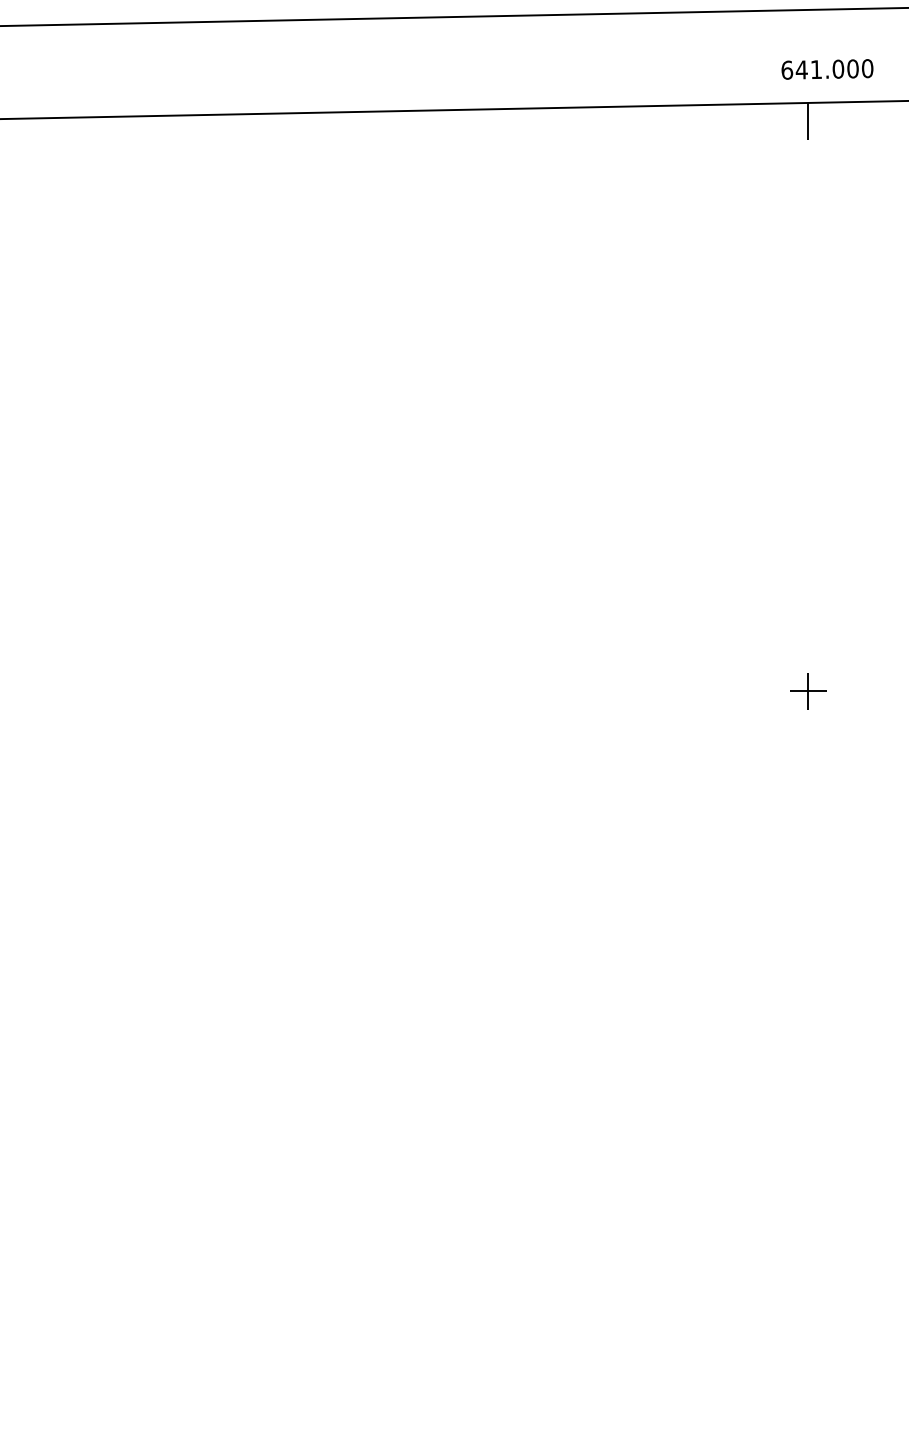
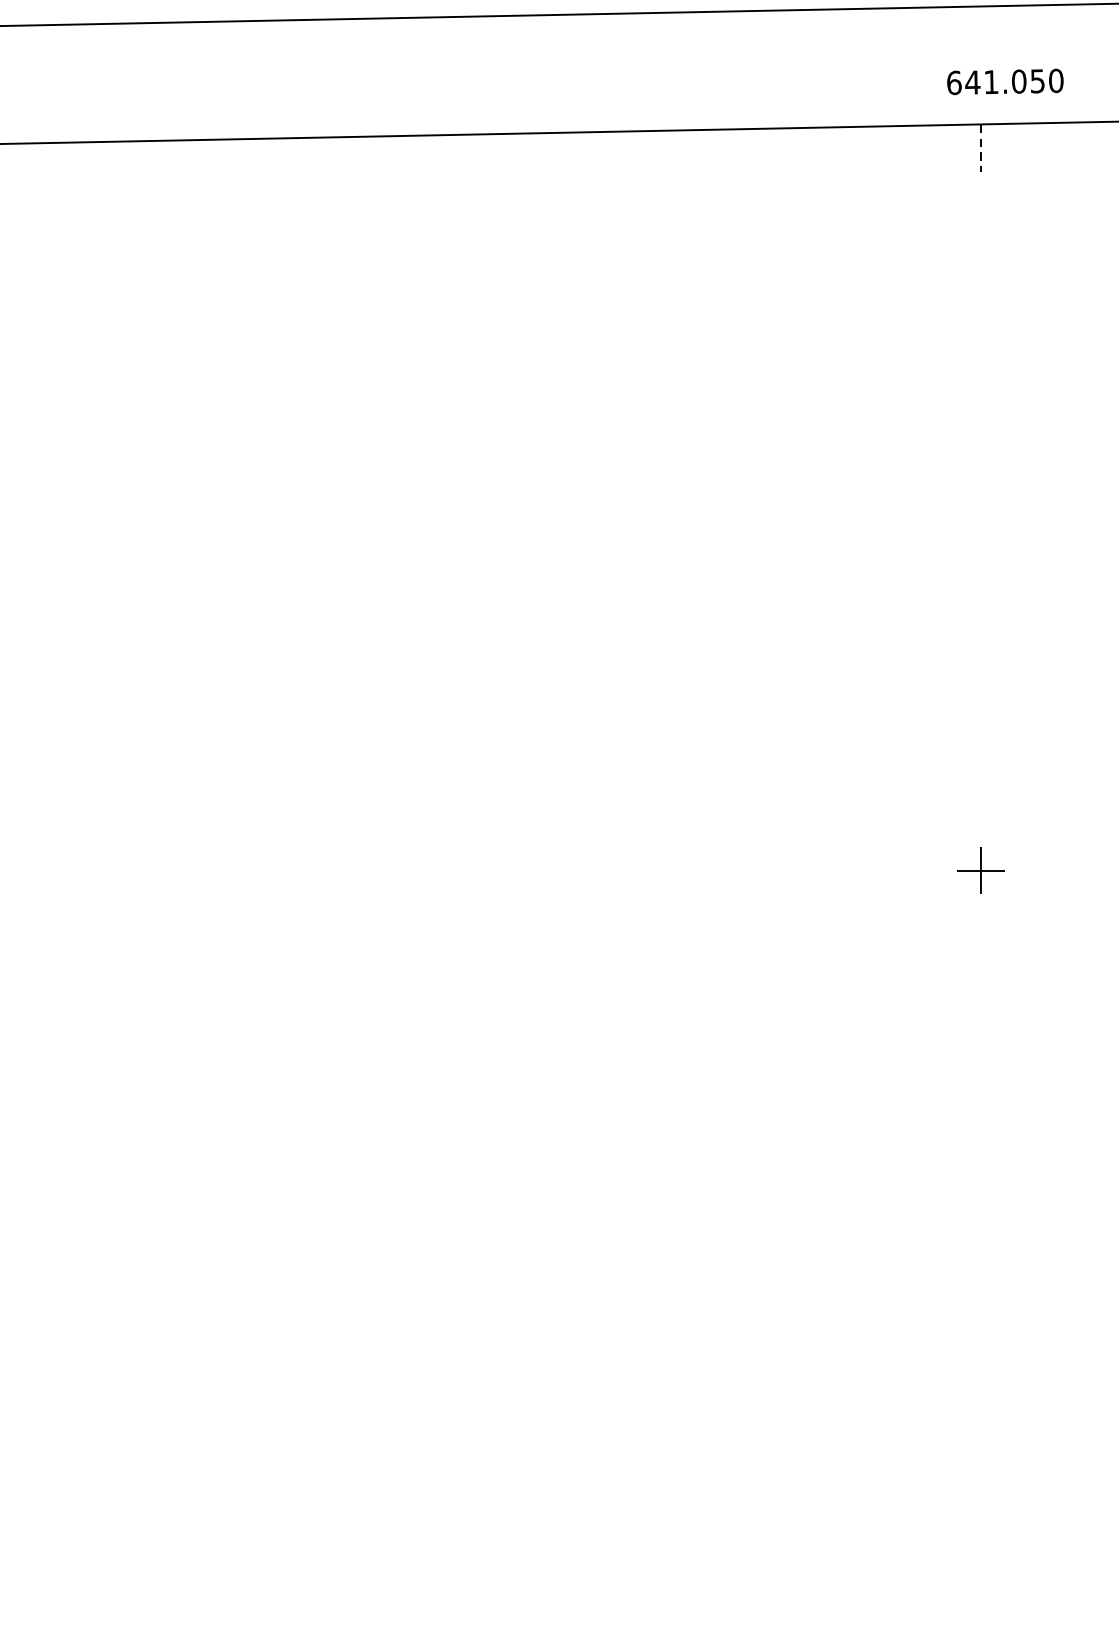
text: (852, 68) -> (1037, 80), 641.000 -> 641.050
line: (808, 121) -> (981, 147), solid -> dashed

